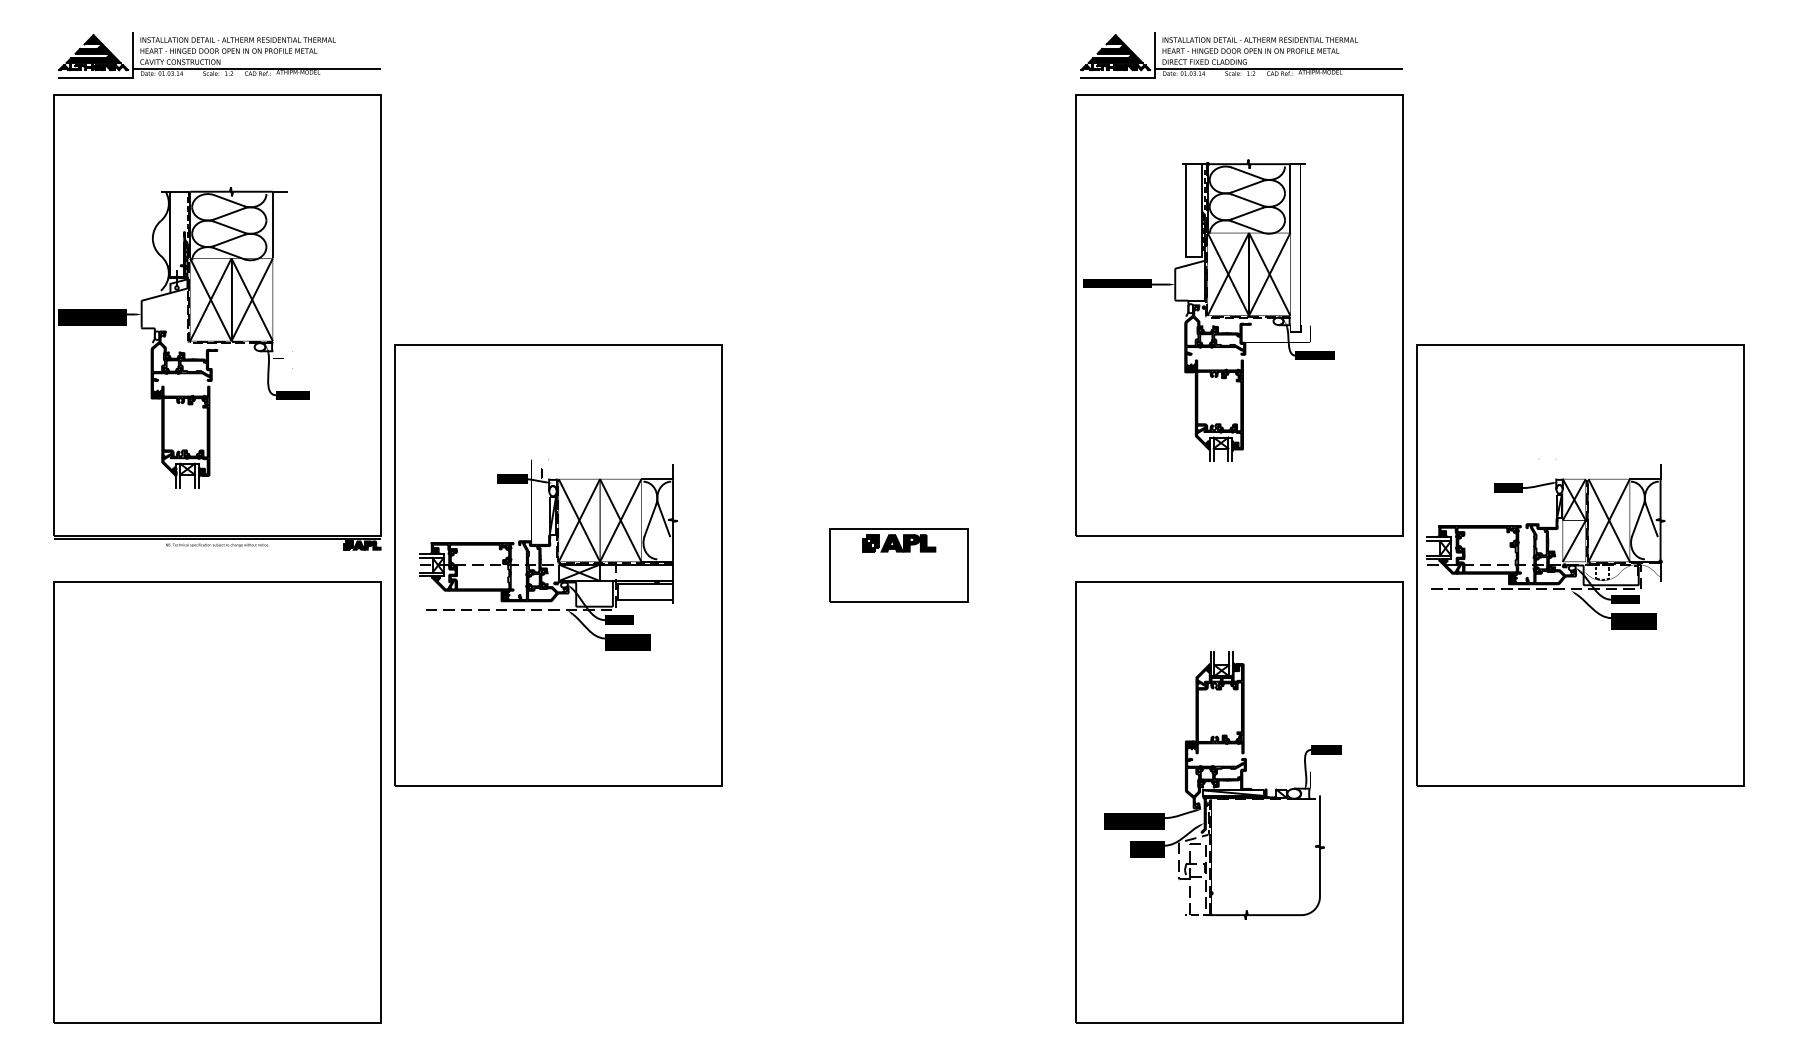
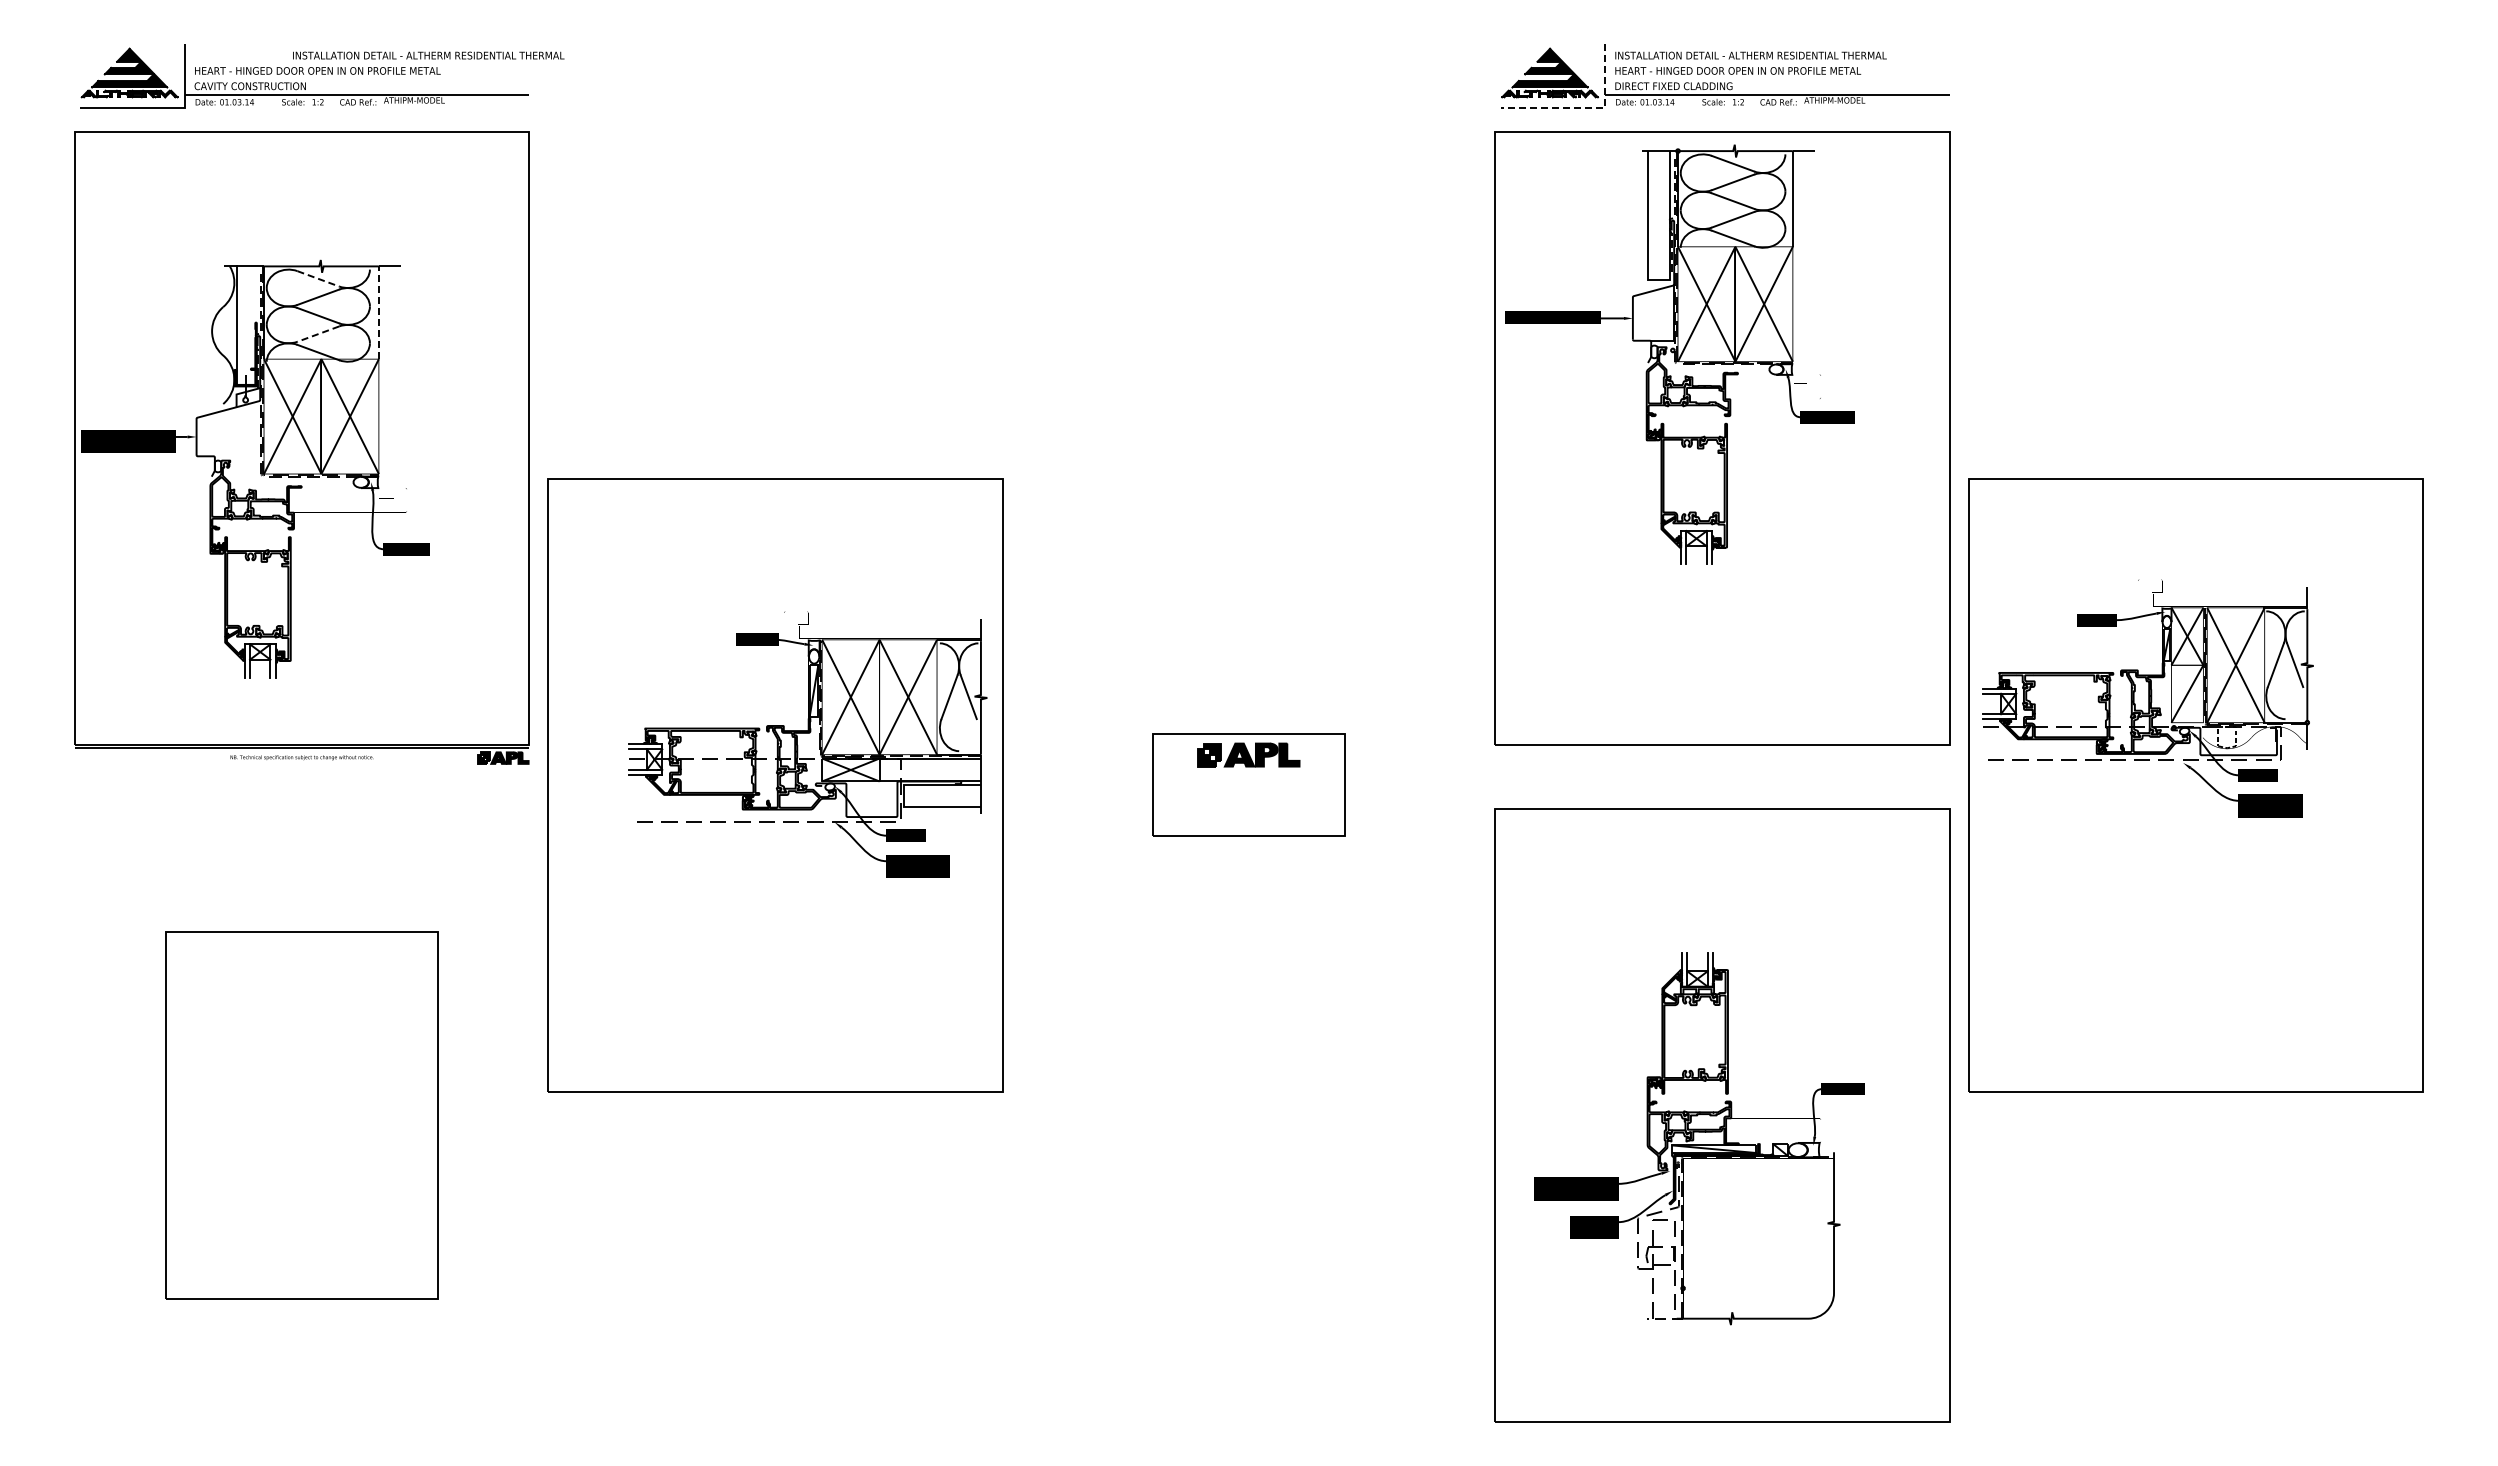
text: (238, 39) -> (428, 55), moved
line: (1141, 77) -> (1585, 107), solid -> dashed
line: (229, 201) -> (318, 279), solid -> dashed
line: (272, 224) -> (378, 312), solid -> dashed
line: (228, 240) -> (317, 334), solid -> dashed
part: (1208, 310) -> (1679, 354), moved
part: (1545, 544) -> (2147, 698), moved
part: (548, 554) -> (807, 744), moved
part: (1223, 785) -> (1699, 1138), moved
part: (217, 802) -> (301, 1115), size x0.6

